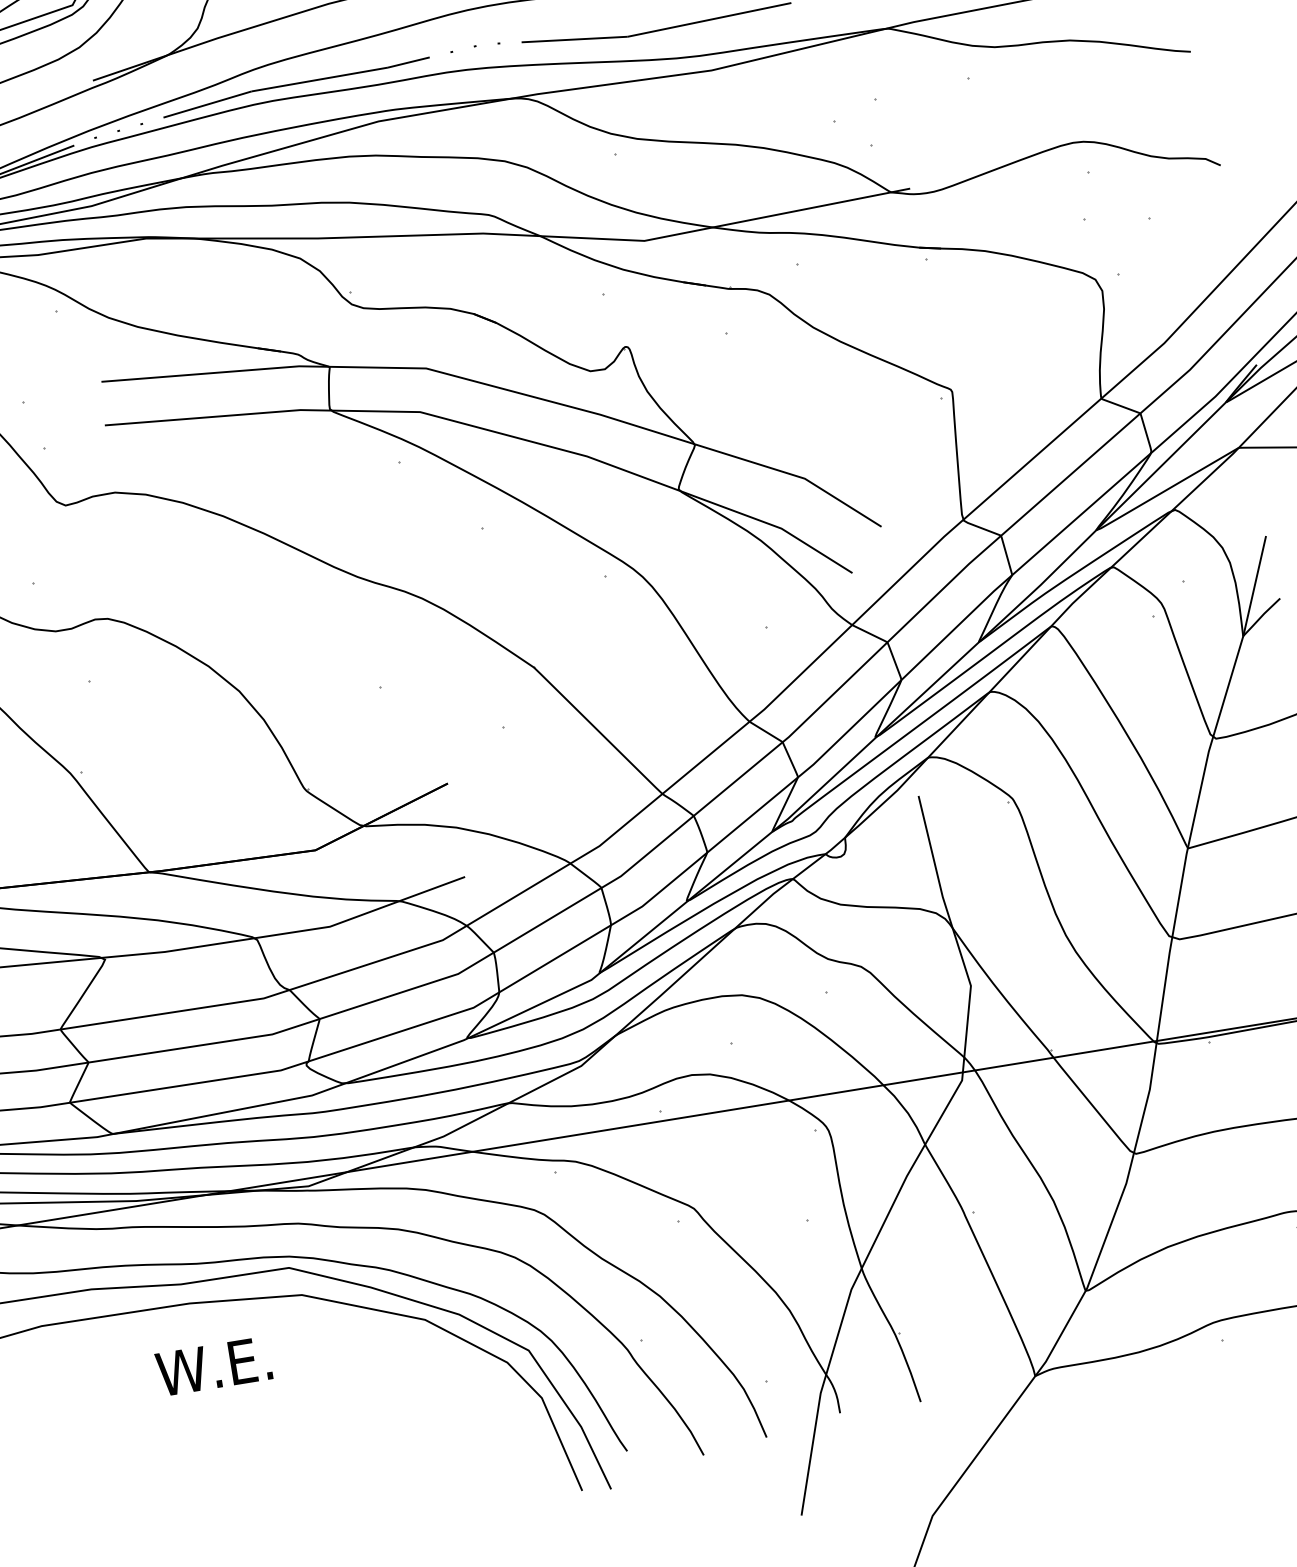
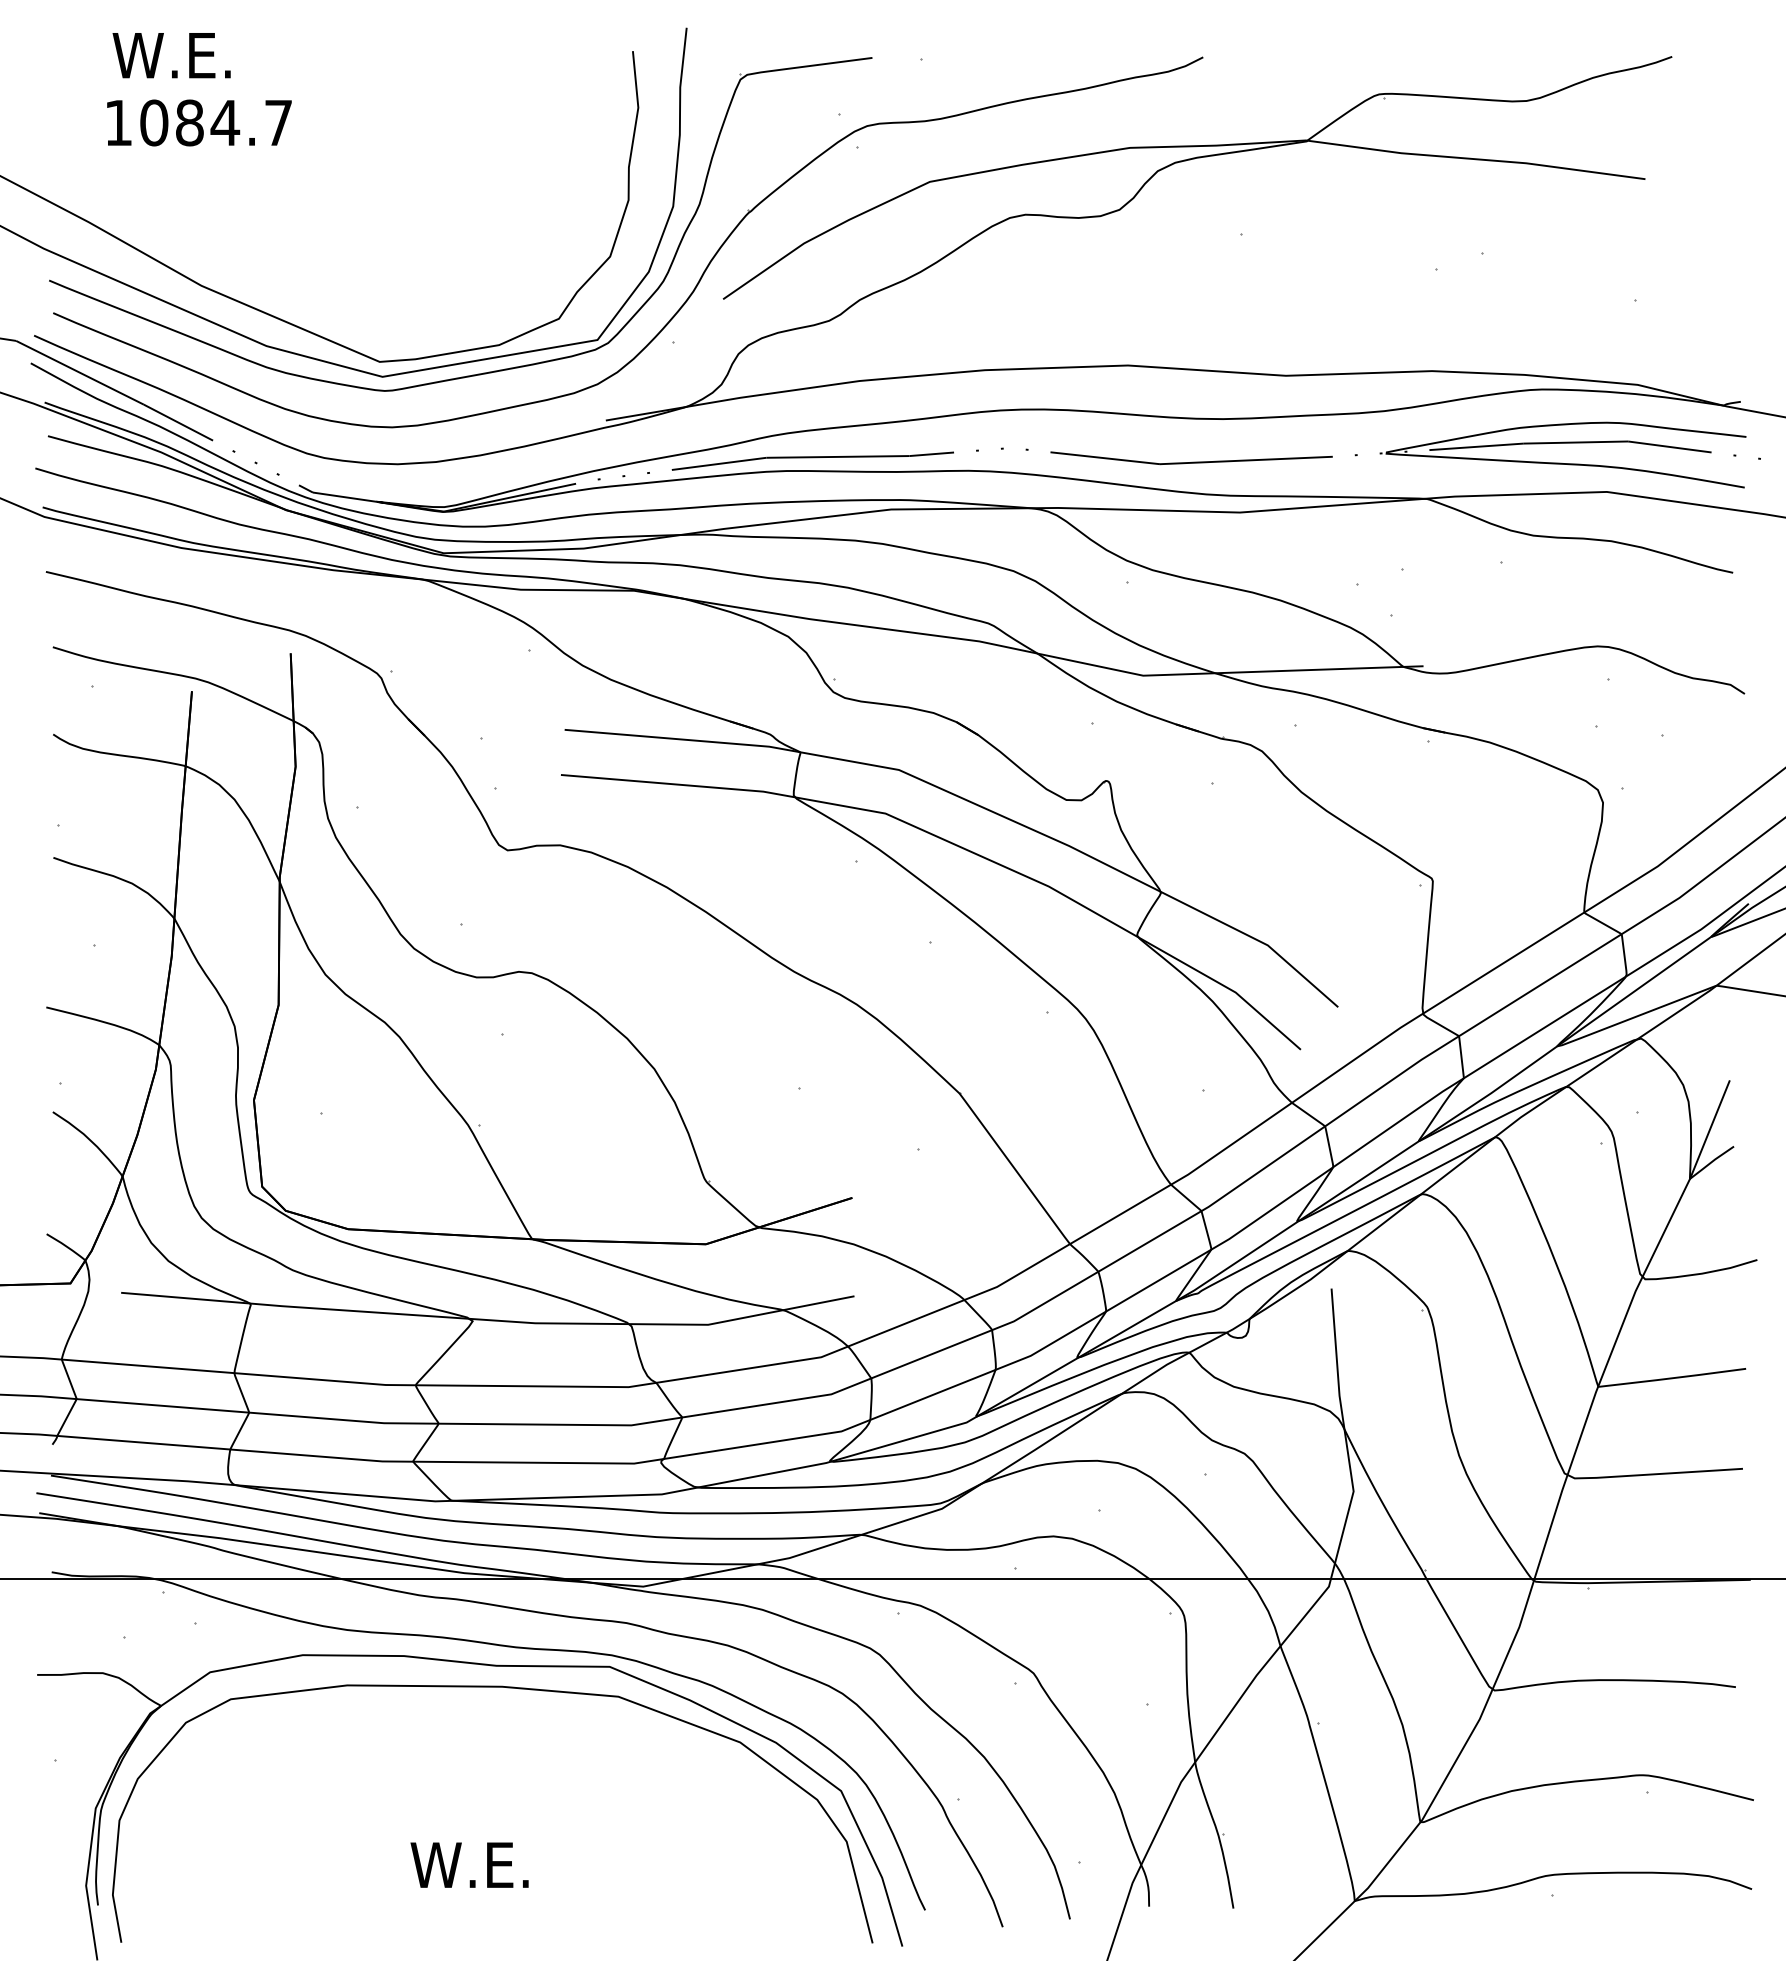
text: (213, 1365) -> (469, 1864), moved

